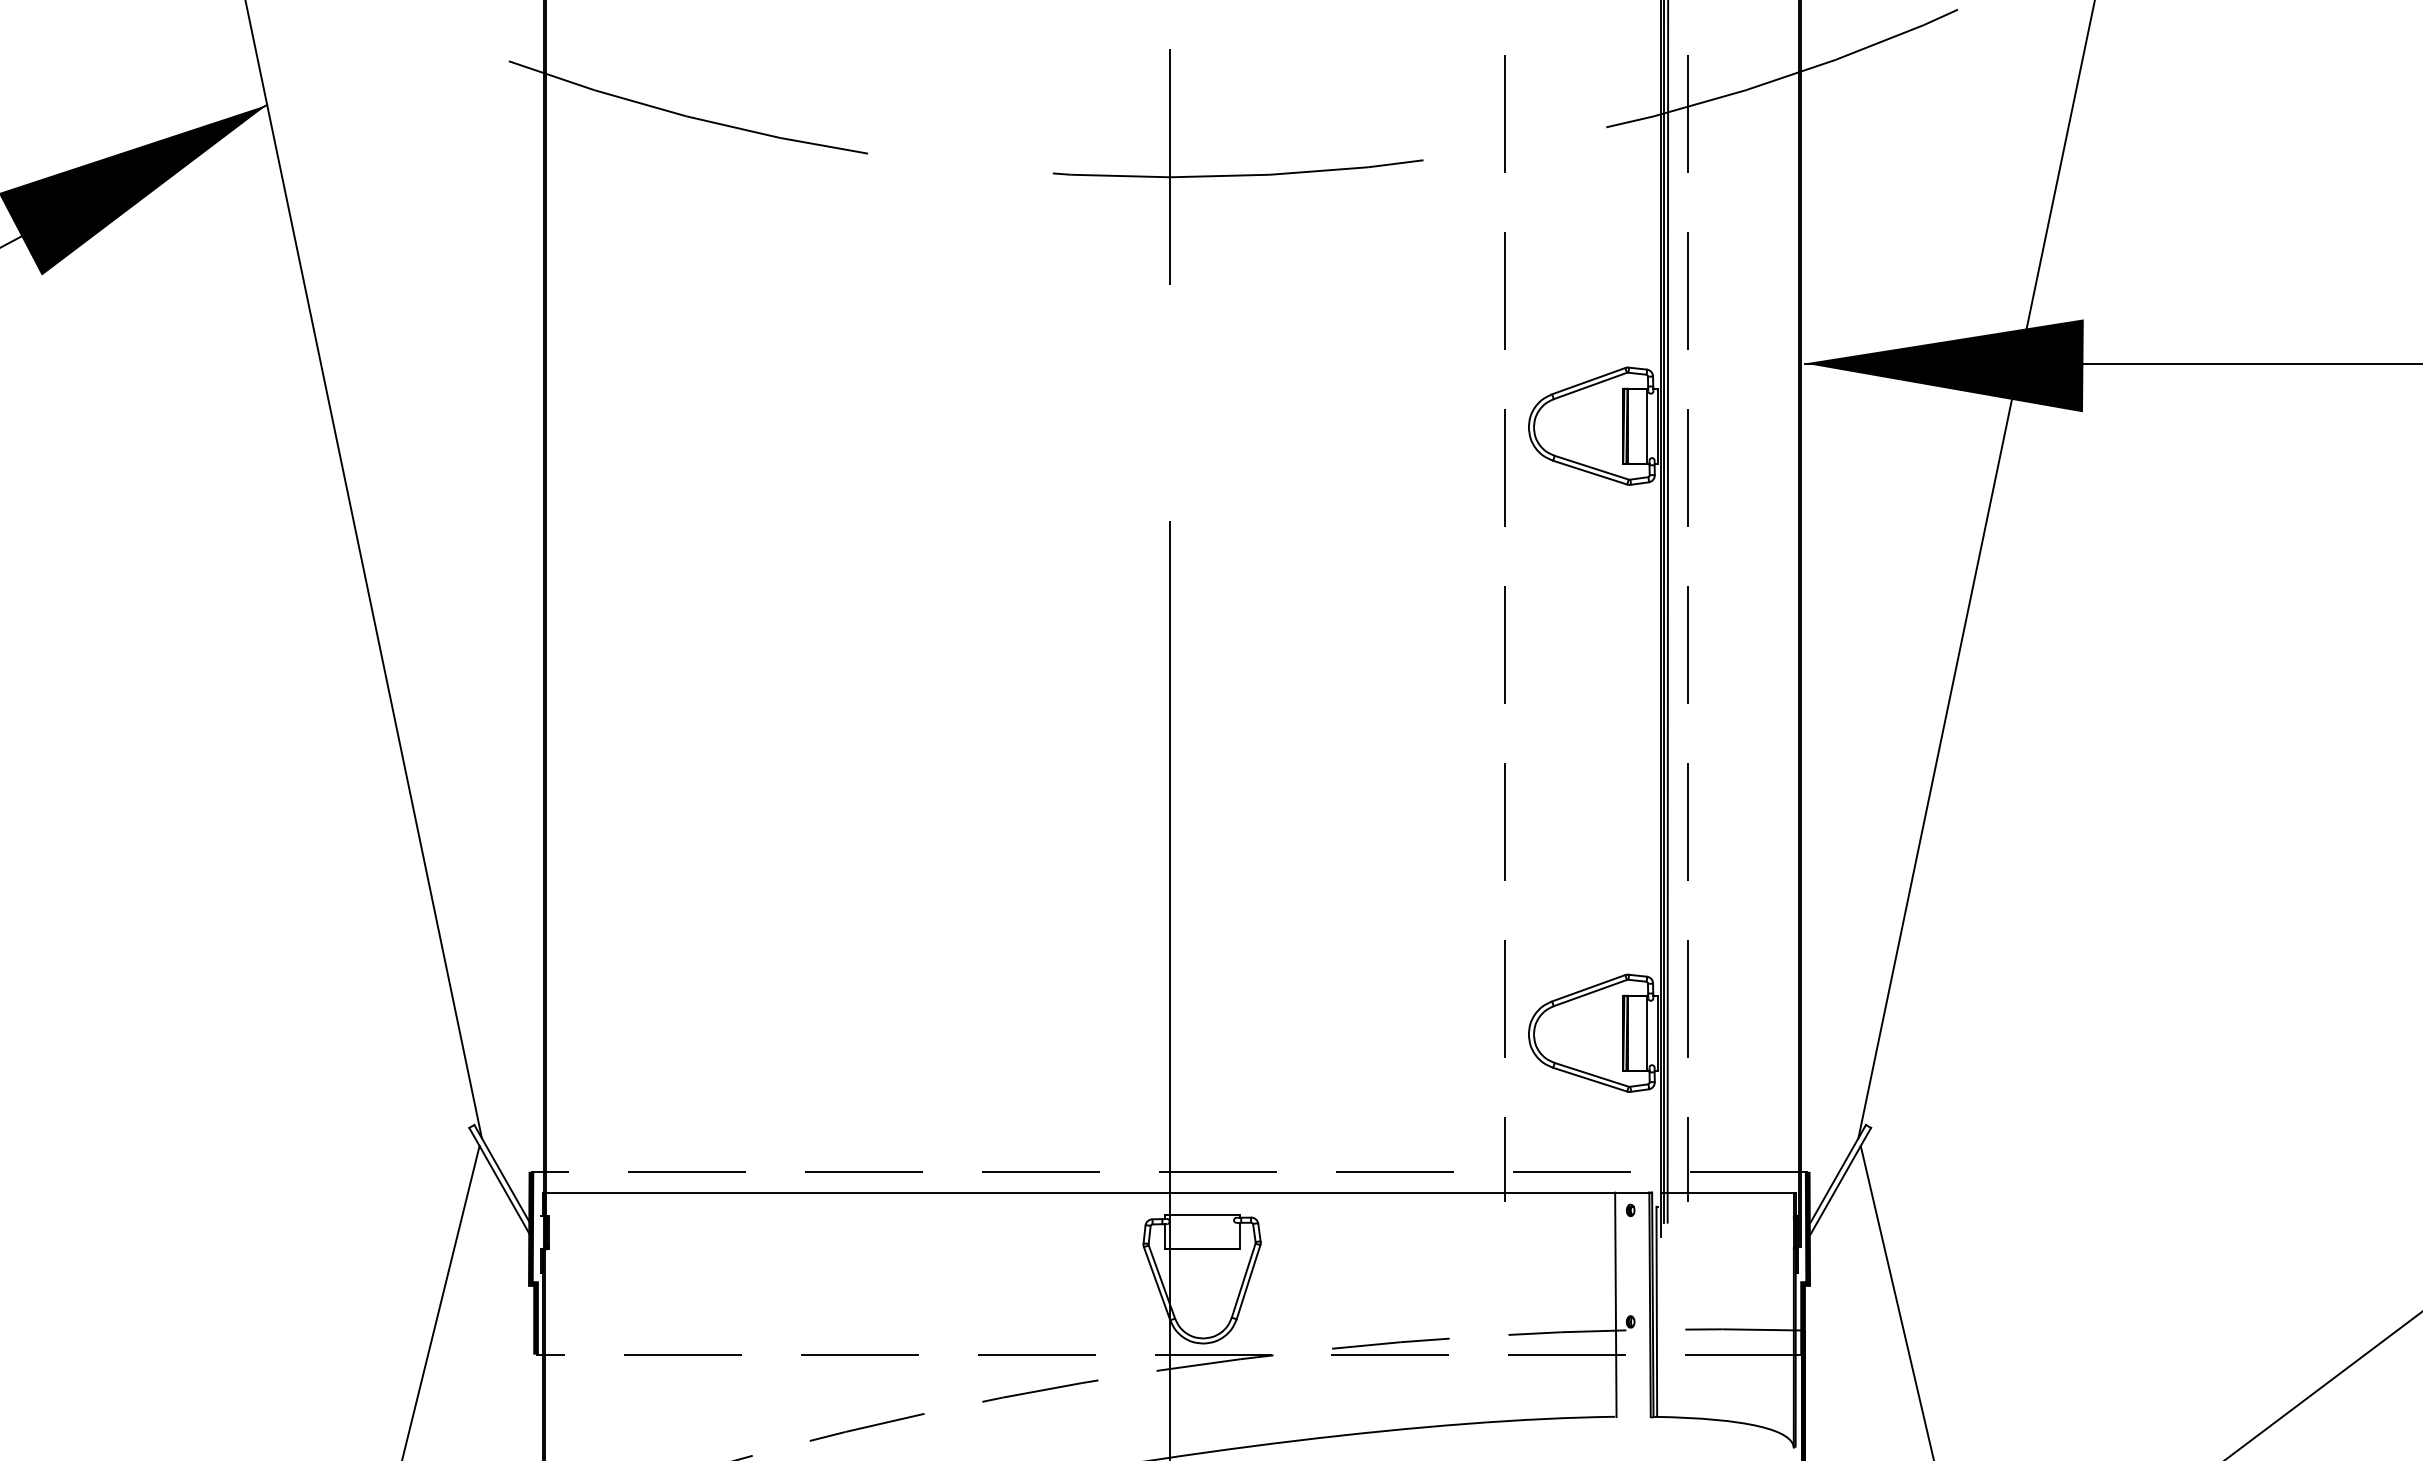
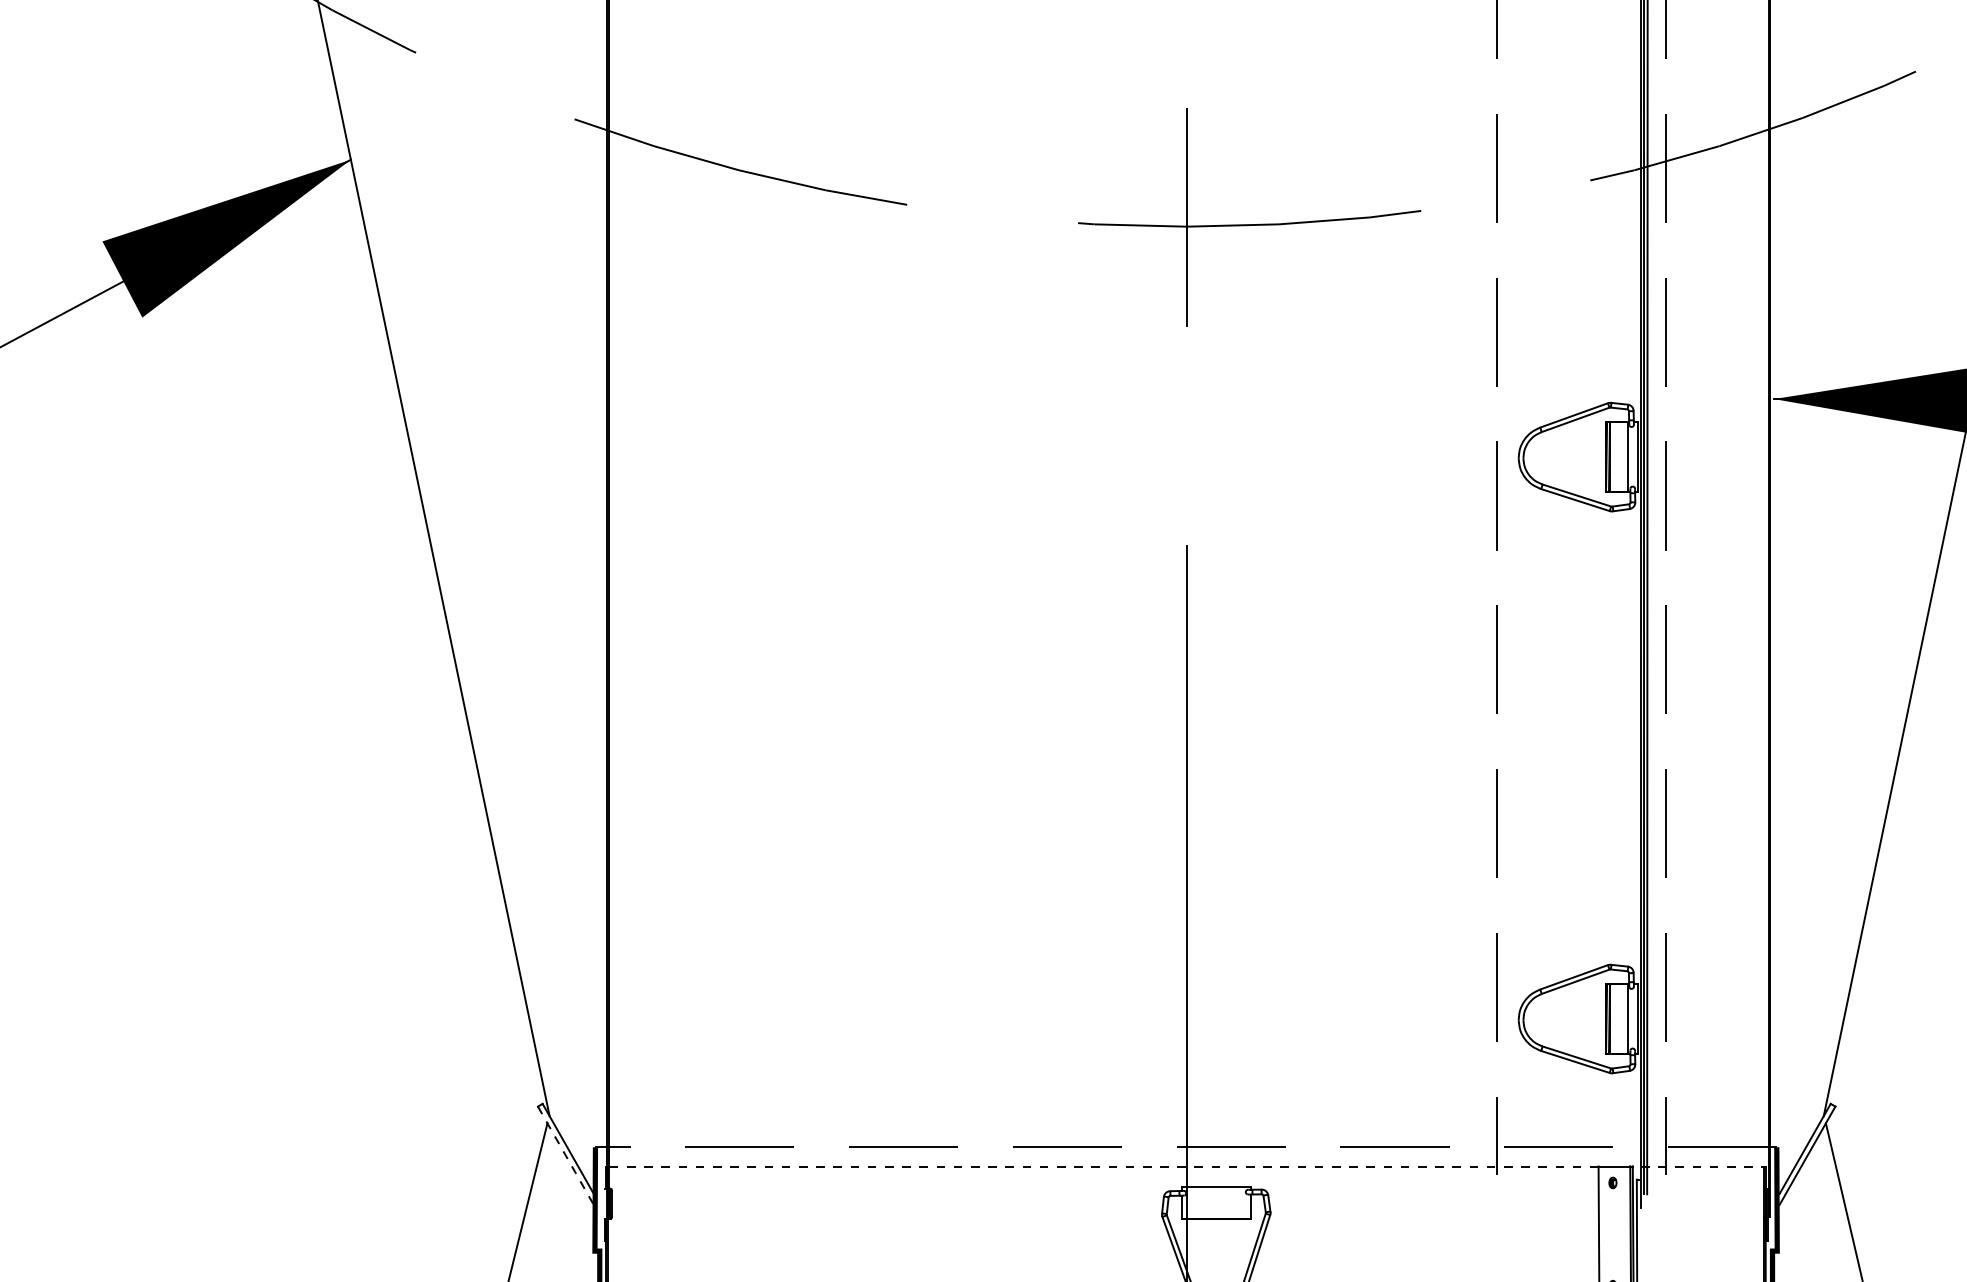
line: (499, 1181) -> (565, 1156), solid -> dashed
line: (1079, 1192) -> (1102, 1166), solid -> dashed
line: (1727, 1192) -> (1702, 1166), solid -> dashed

